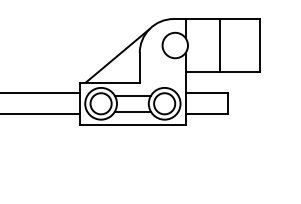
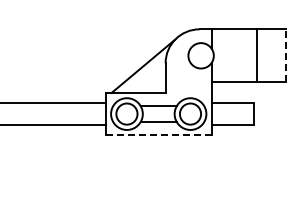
line: (220, 45) -> (257, 55), moved
line: (259, 45) -> (285, 55), solid -> dashed
line: (132, 125) -> (158, 135), solid -> dashed

